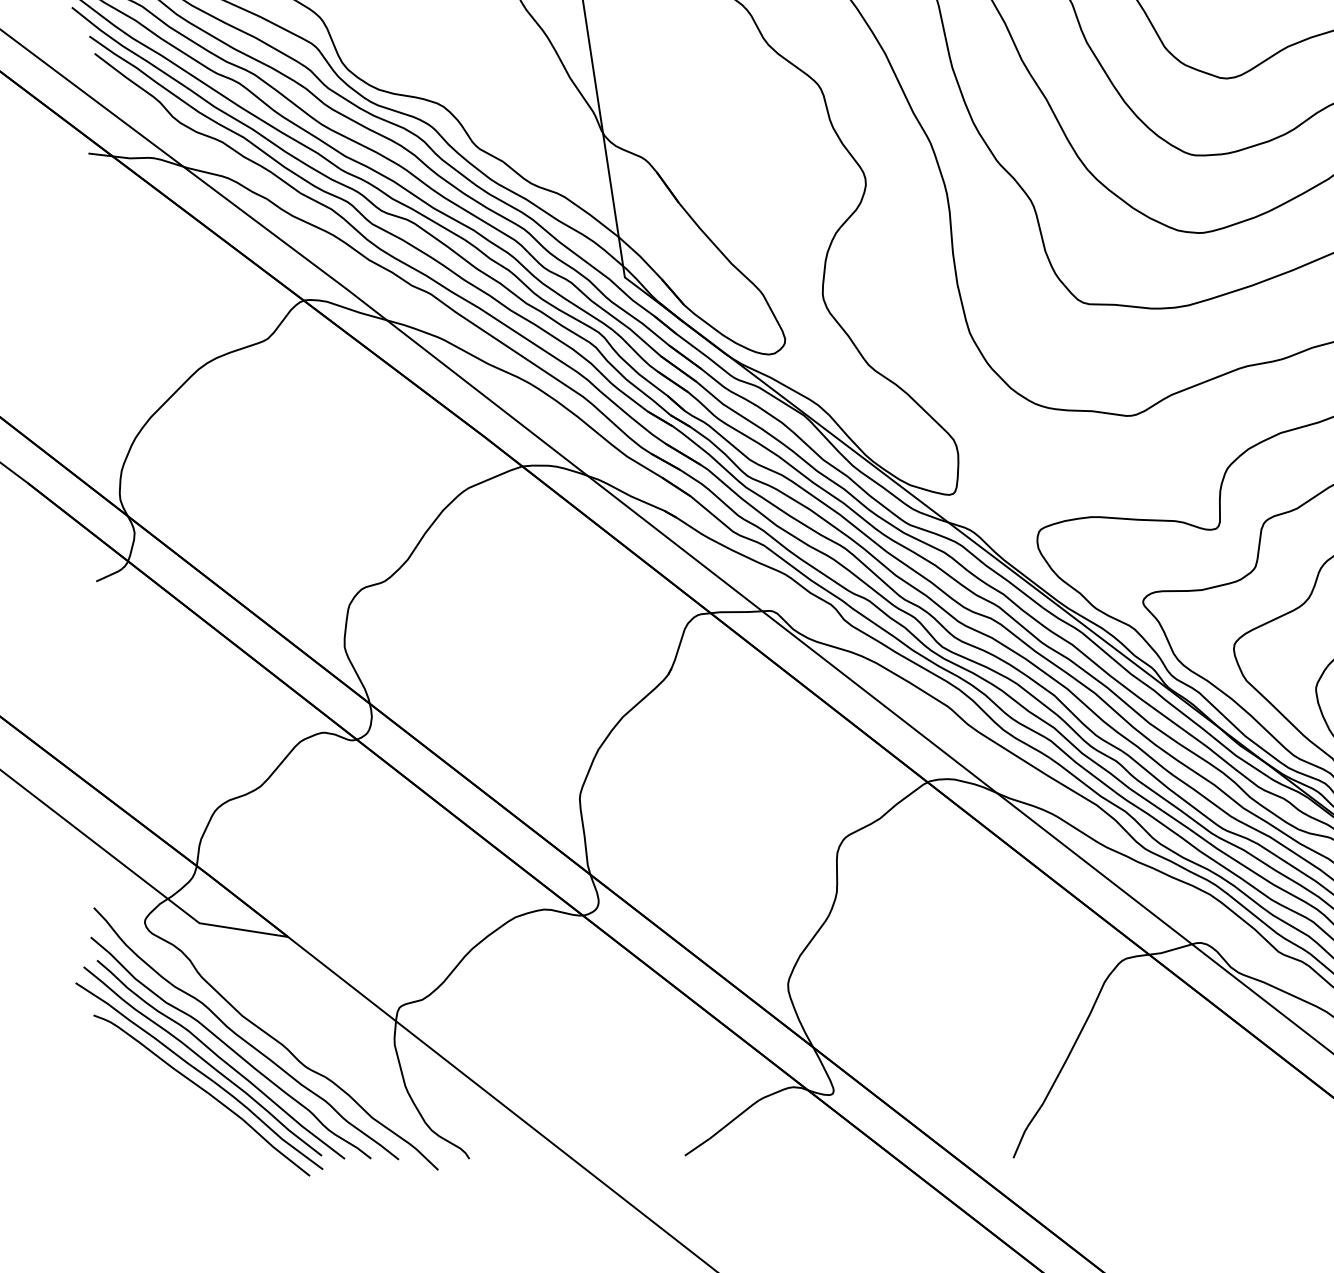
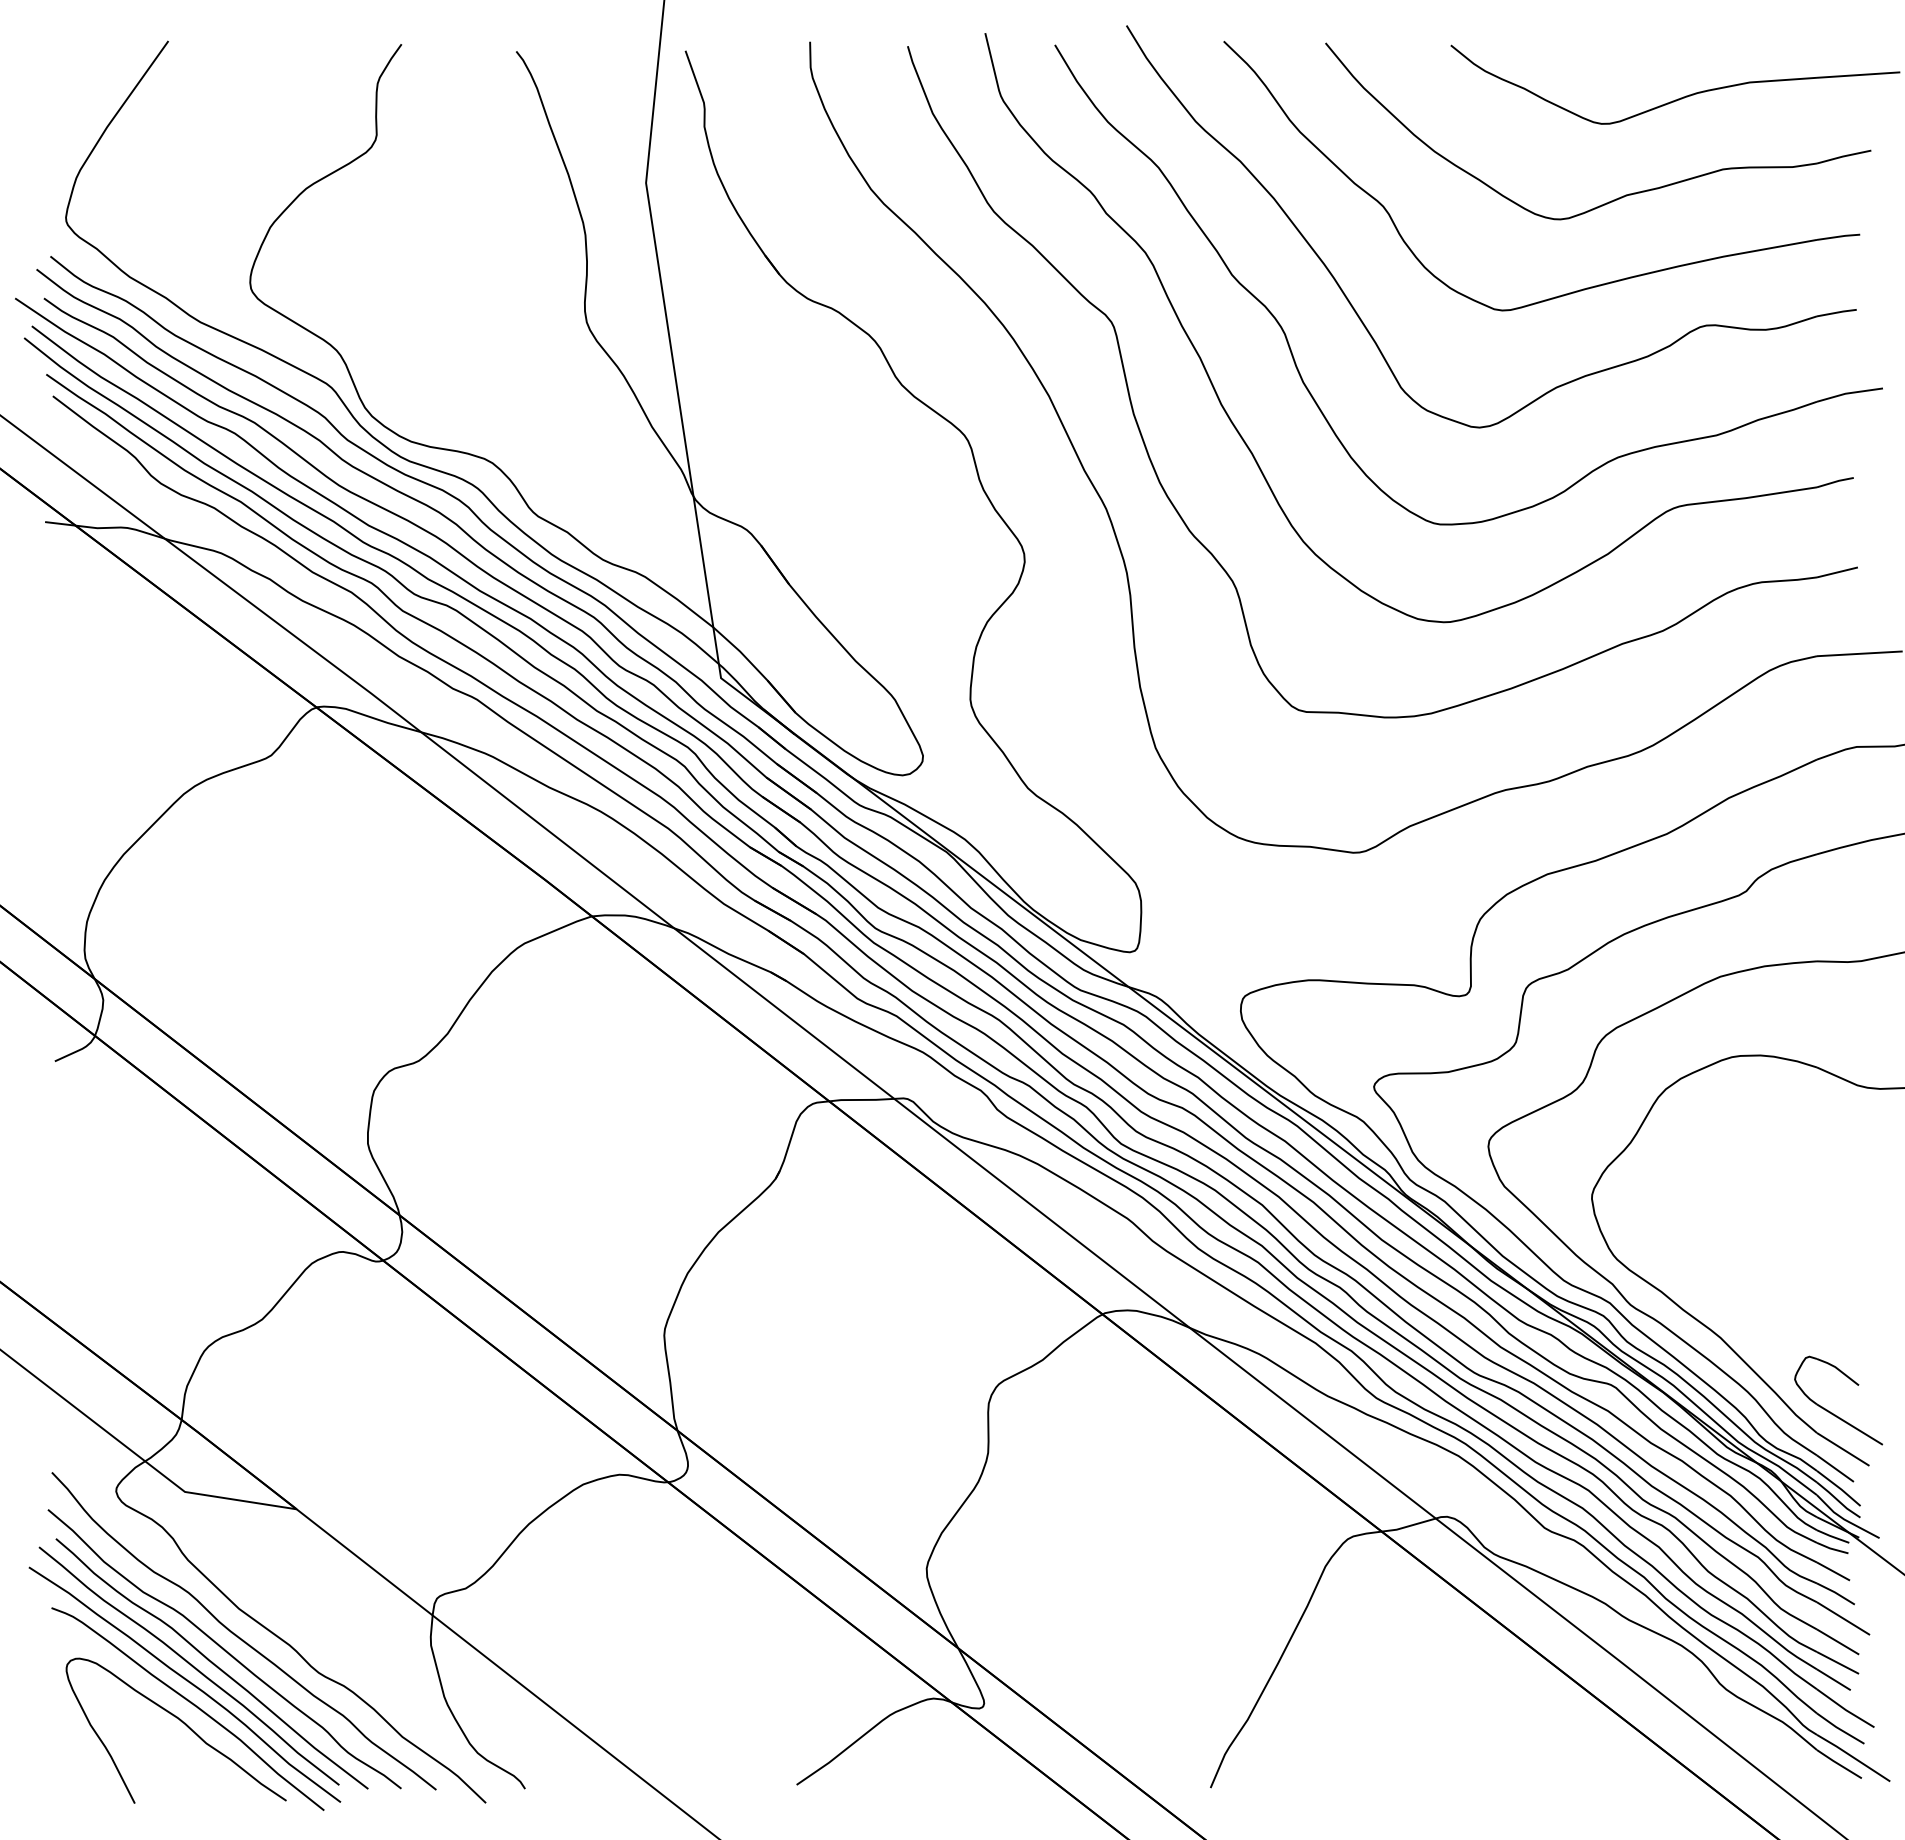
curve: (196, 1106) -> (181, 1722), added

